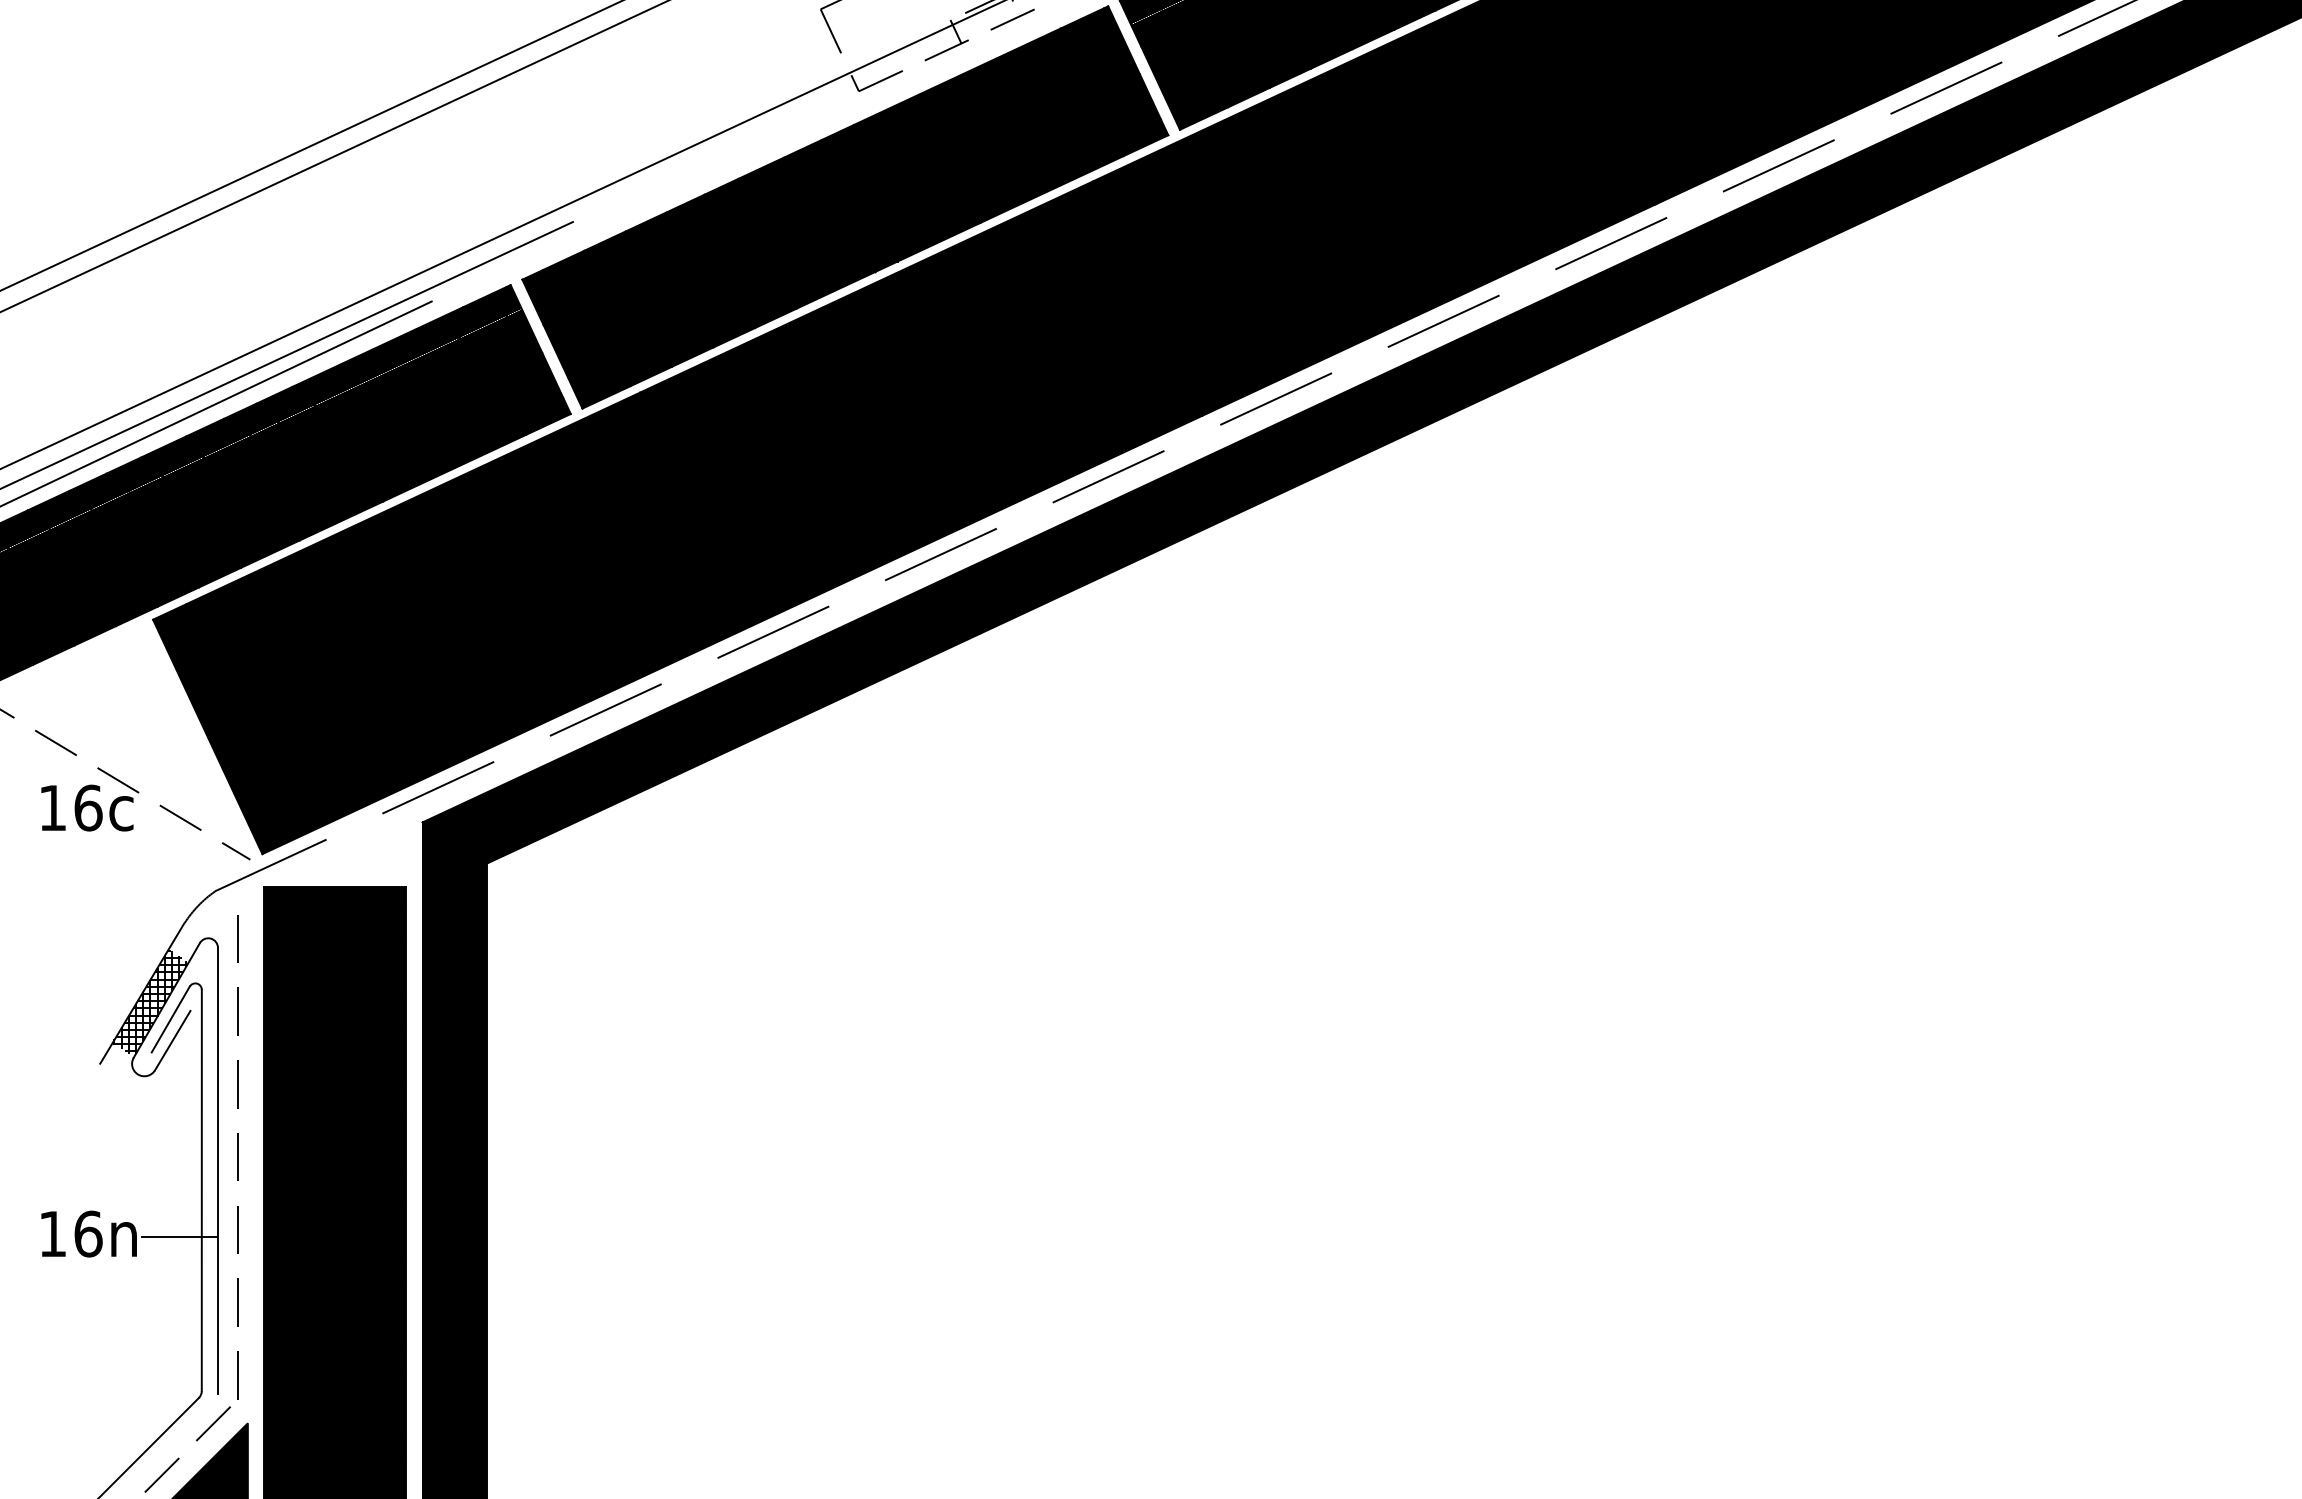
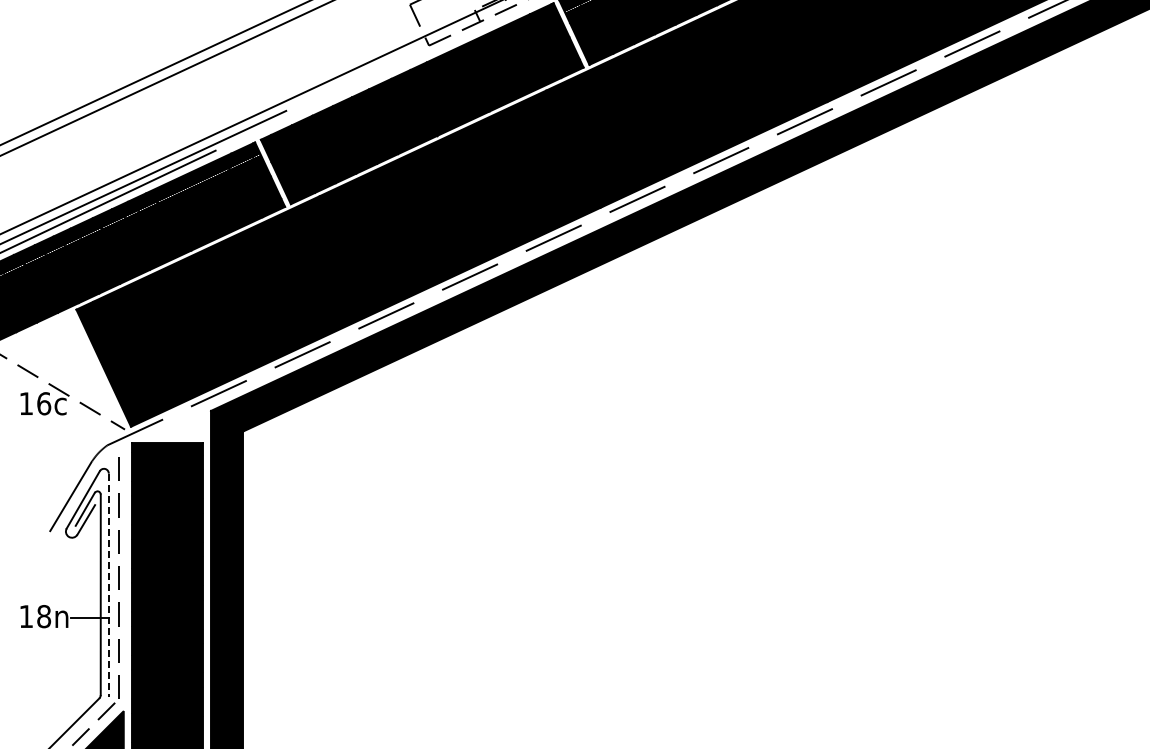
hatch: (149, 1001) -> (74, 500), removed
line: (217, 1171) -> (108, 585), solid -> dashed
text: (89, 1233) -> (44, 616), 16n -> 18n

